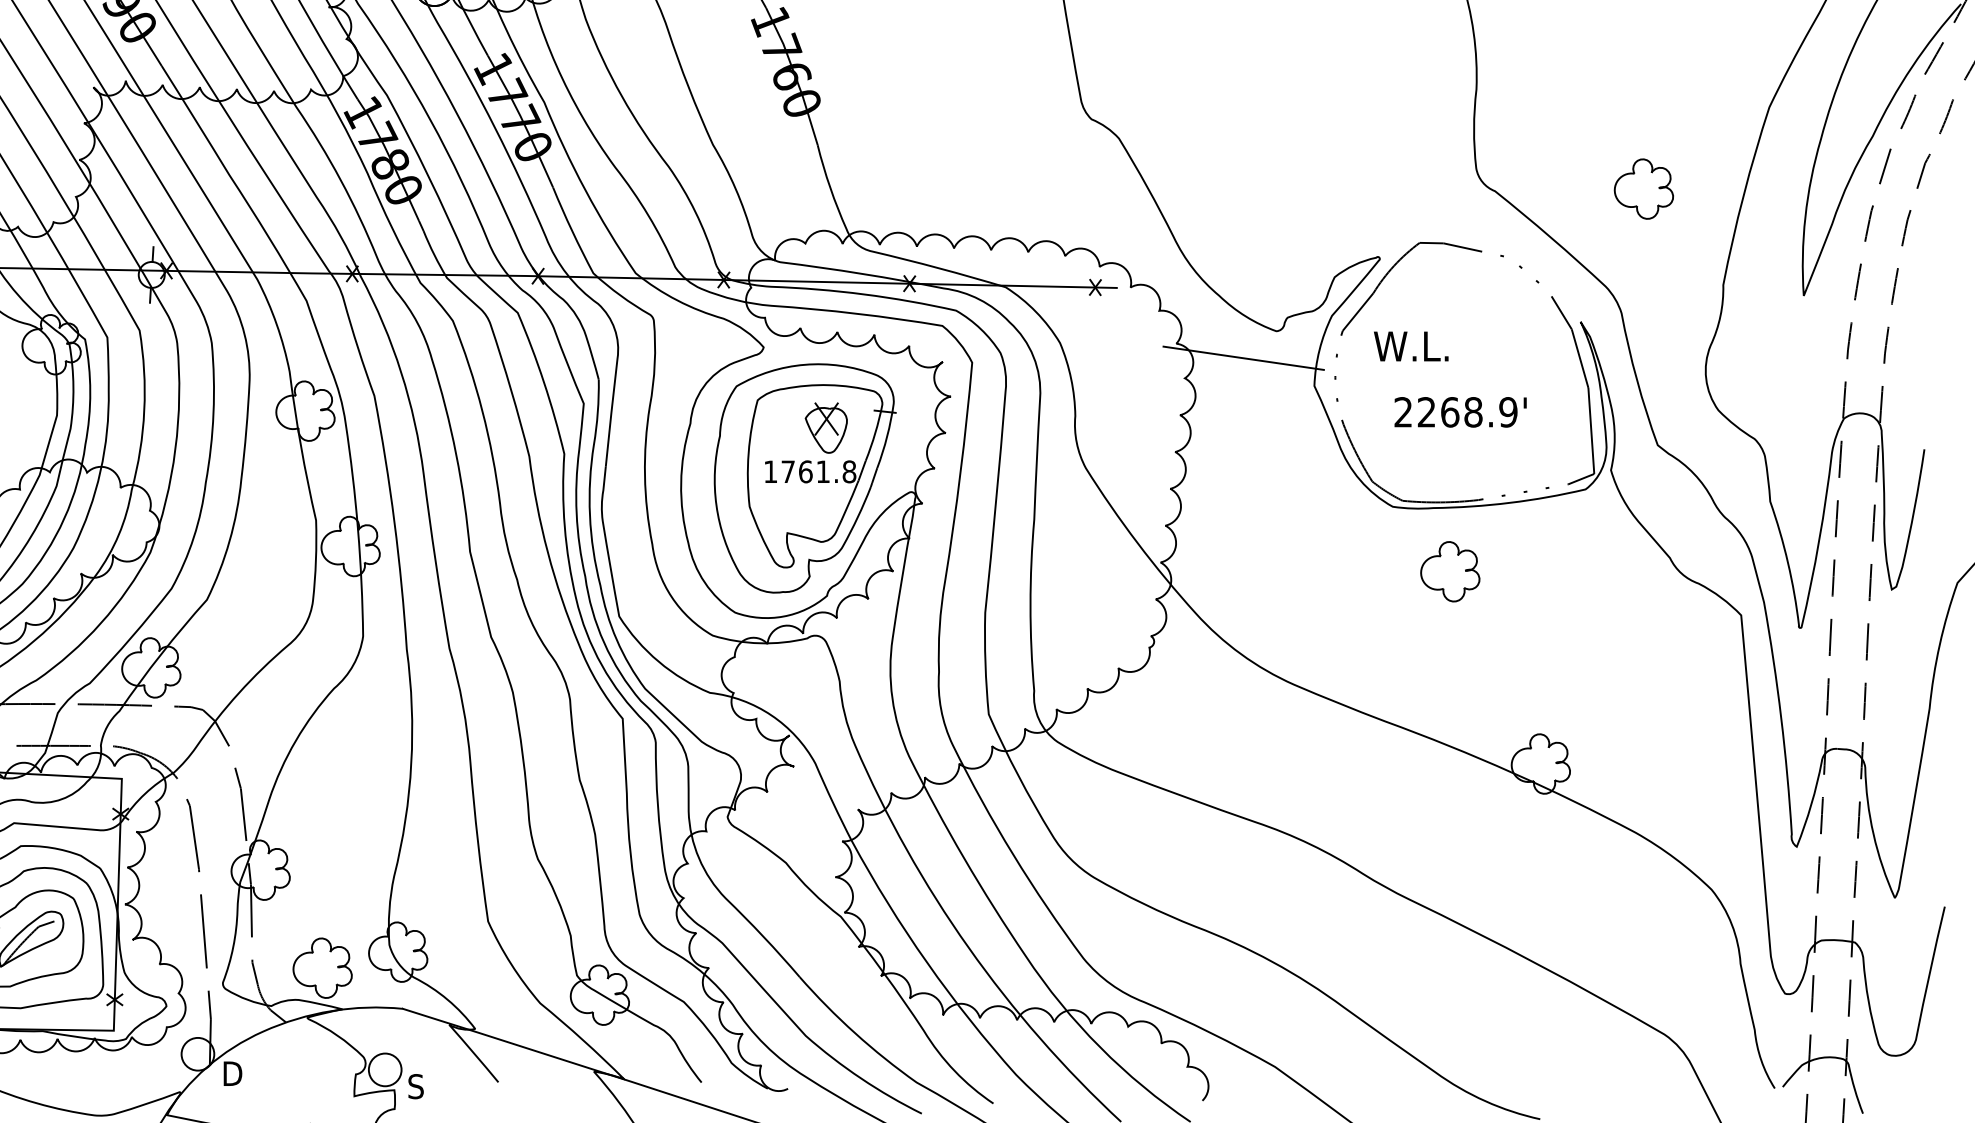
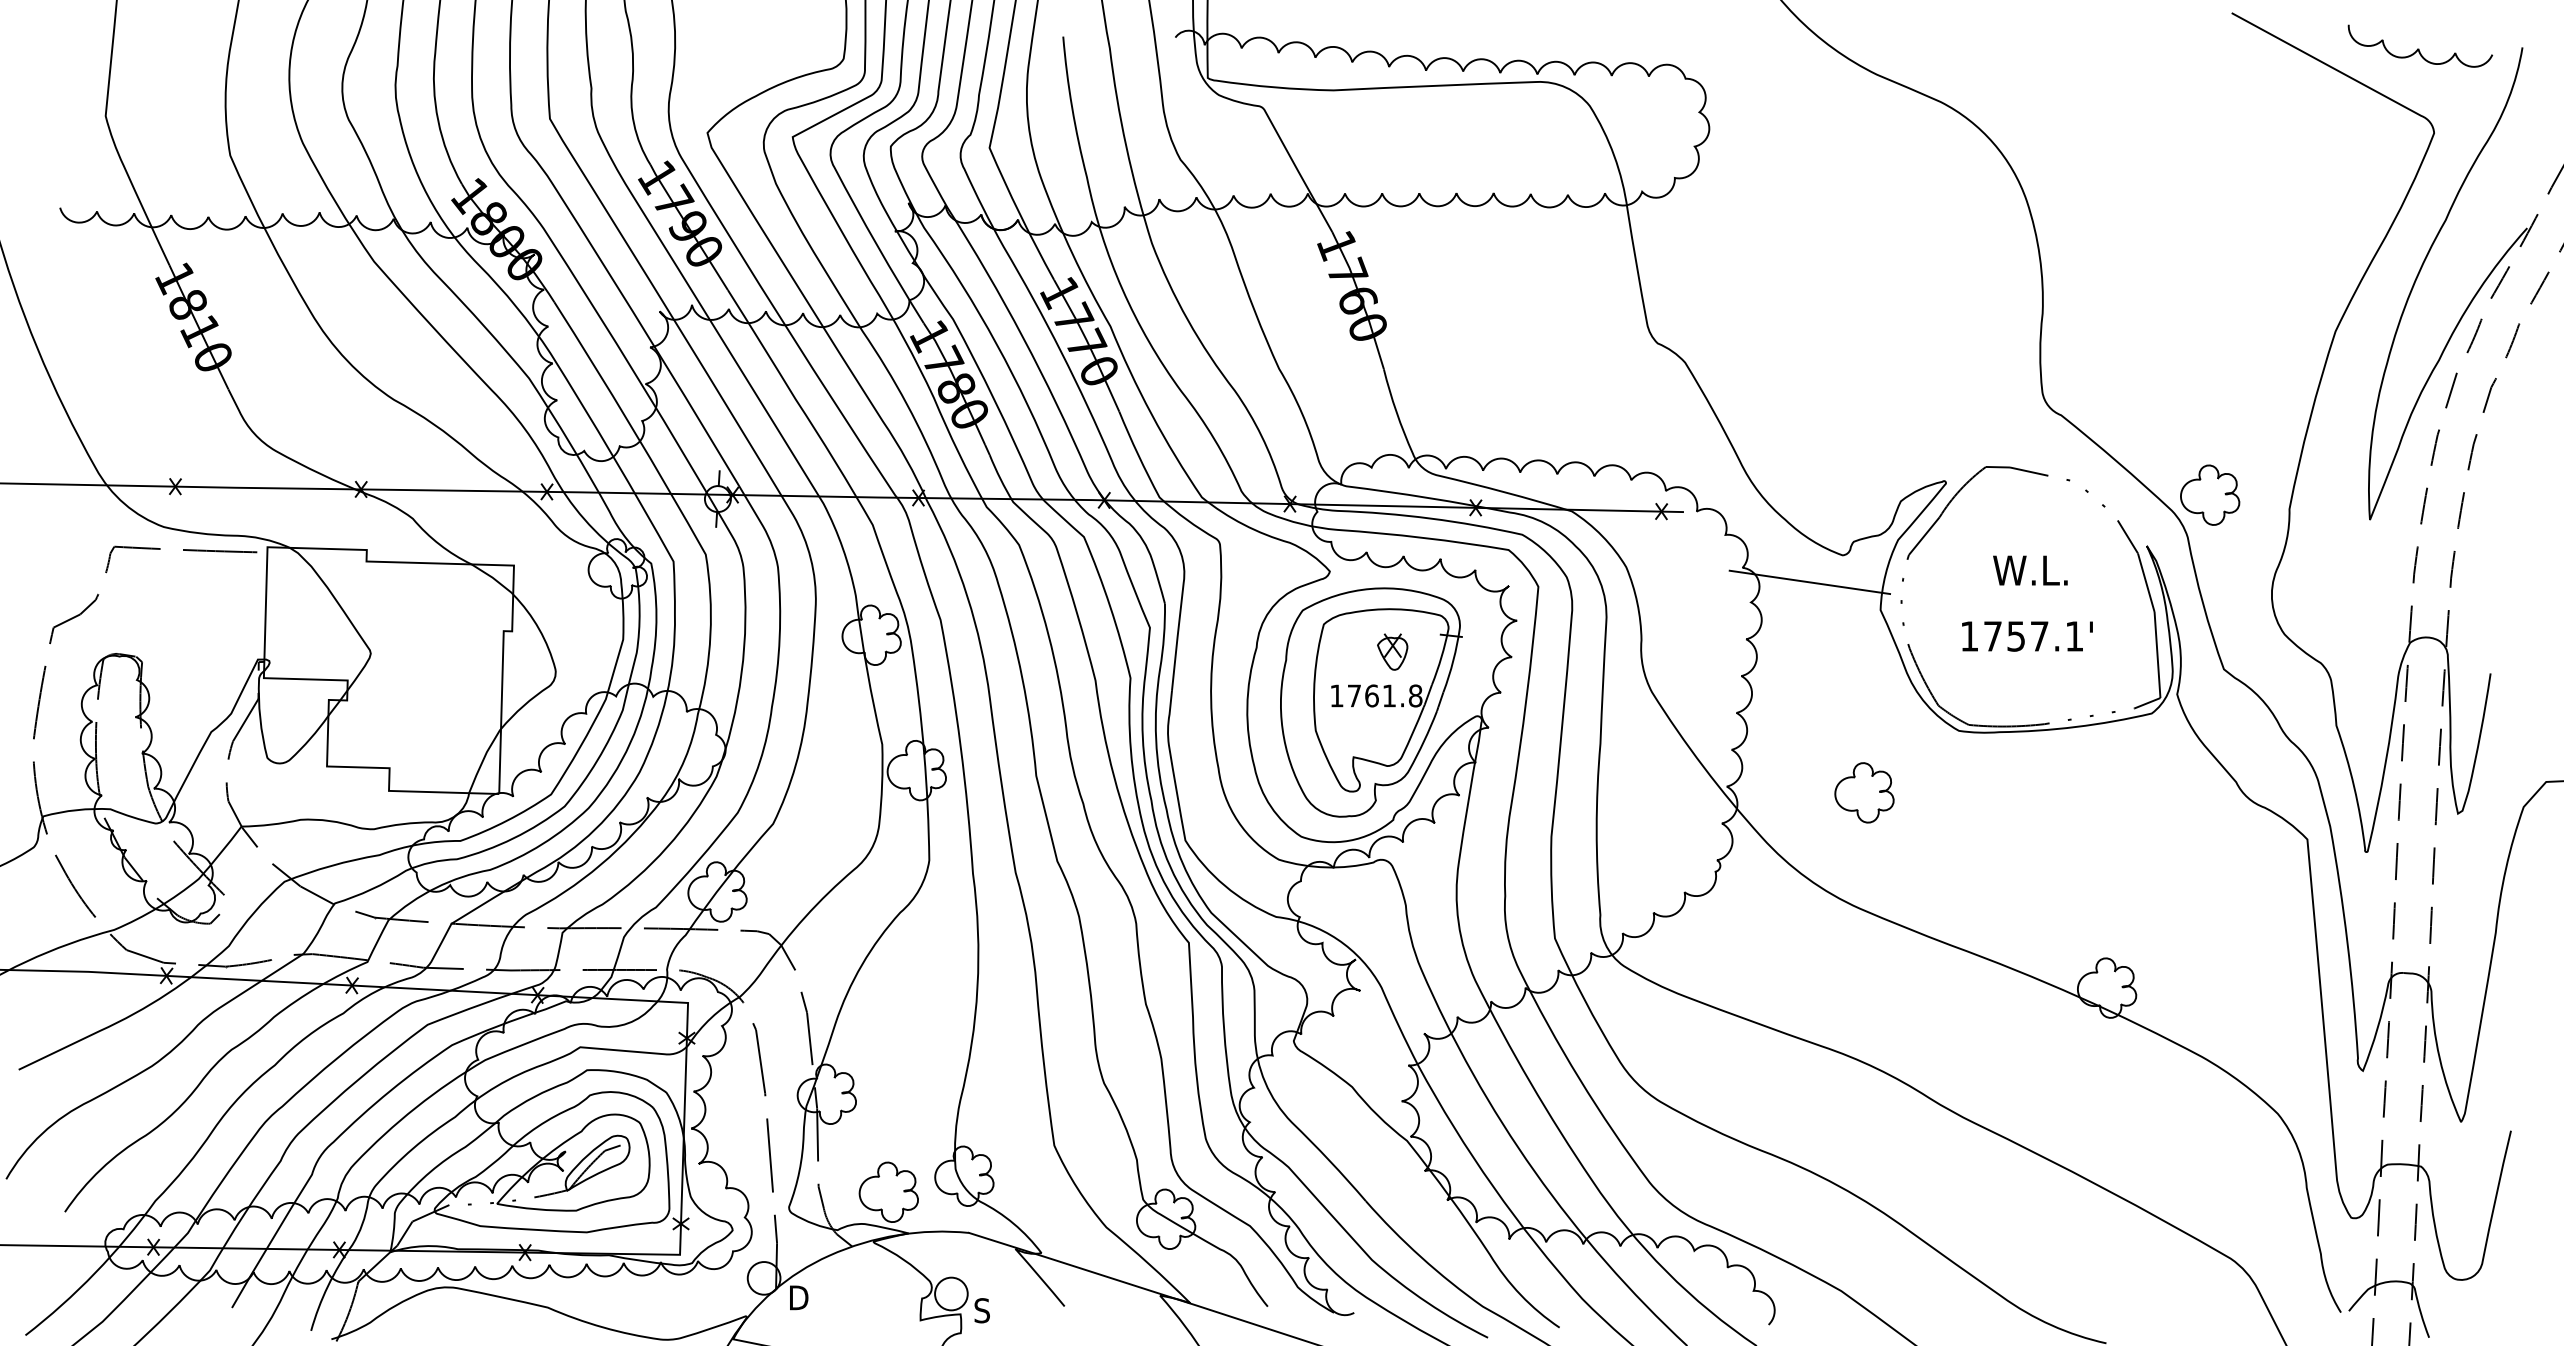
part: (1644, 188) -> (2210, 494), moved
text: (1411, 346) -> (2030, 570), moved
text: (1455, 412) -> (2021, 636), 2268.9' -> 1757.1'
part: (826, 427) -> (1392, 651), size x0.71
part: (1450, 571) -> (1864, 792), moved

